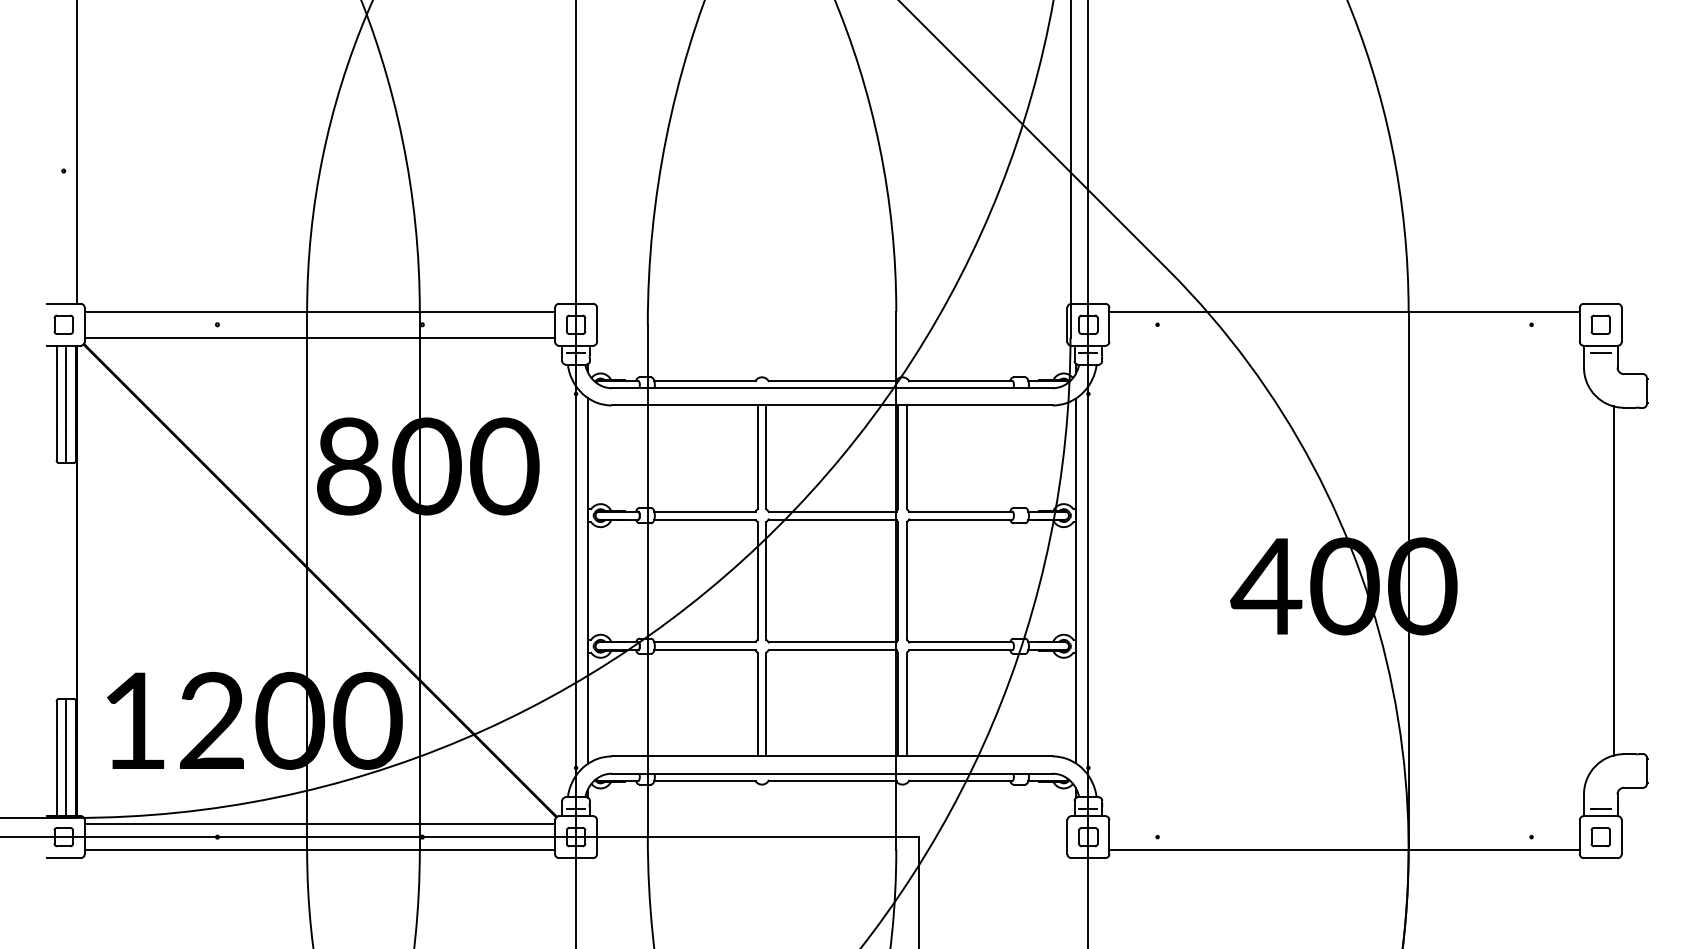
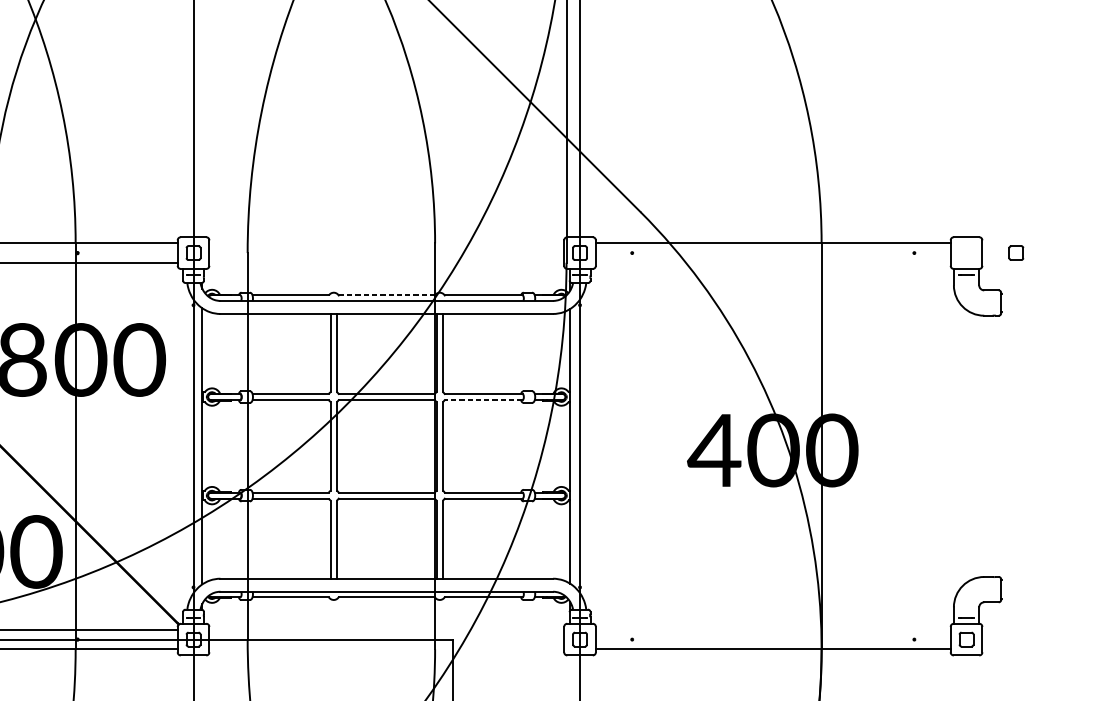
part: (1600, 324) -> (1016, 252), moved
line: (832, 380) -> (386, 295), solid -> dashed
line: (960, 519) -> (483, 399), solid -> dashed
line: (1613, 580) -> (976, 445), removed

